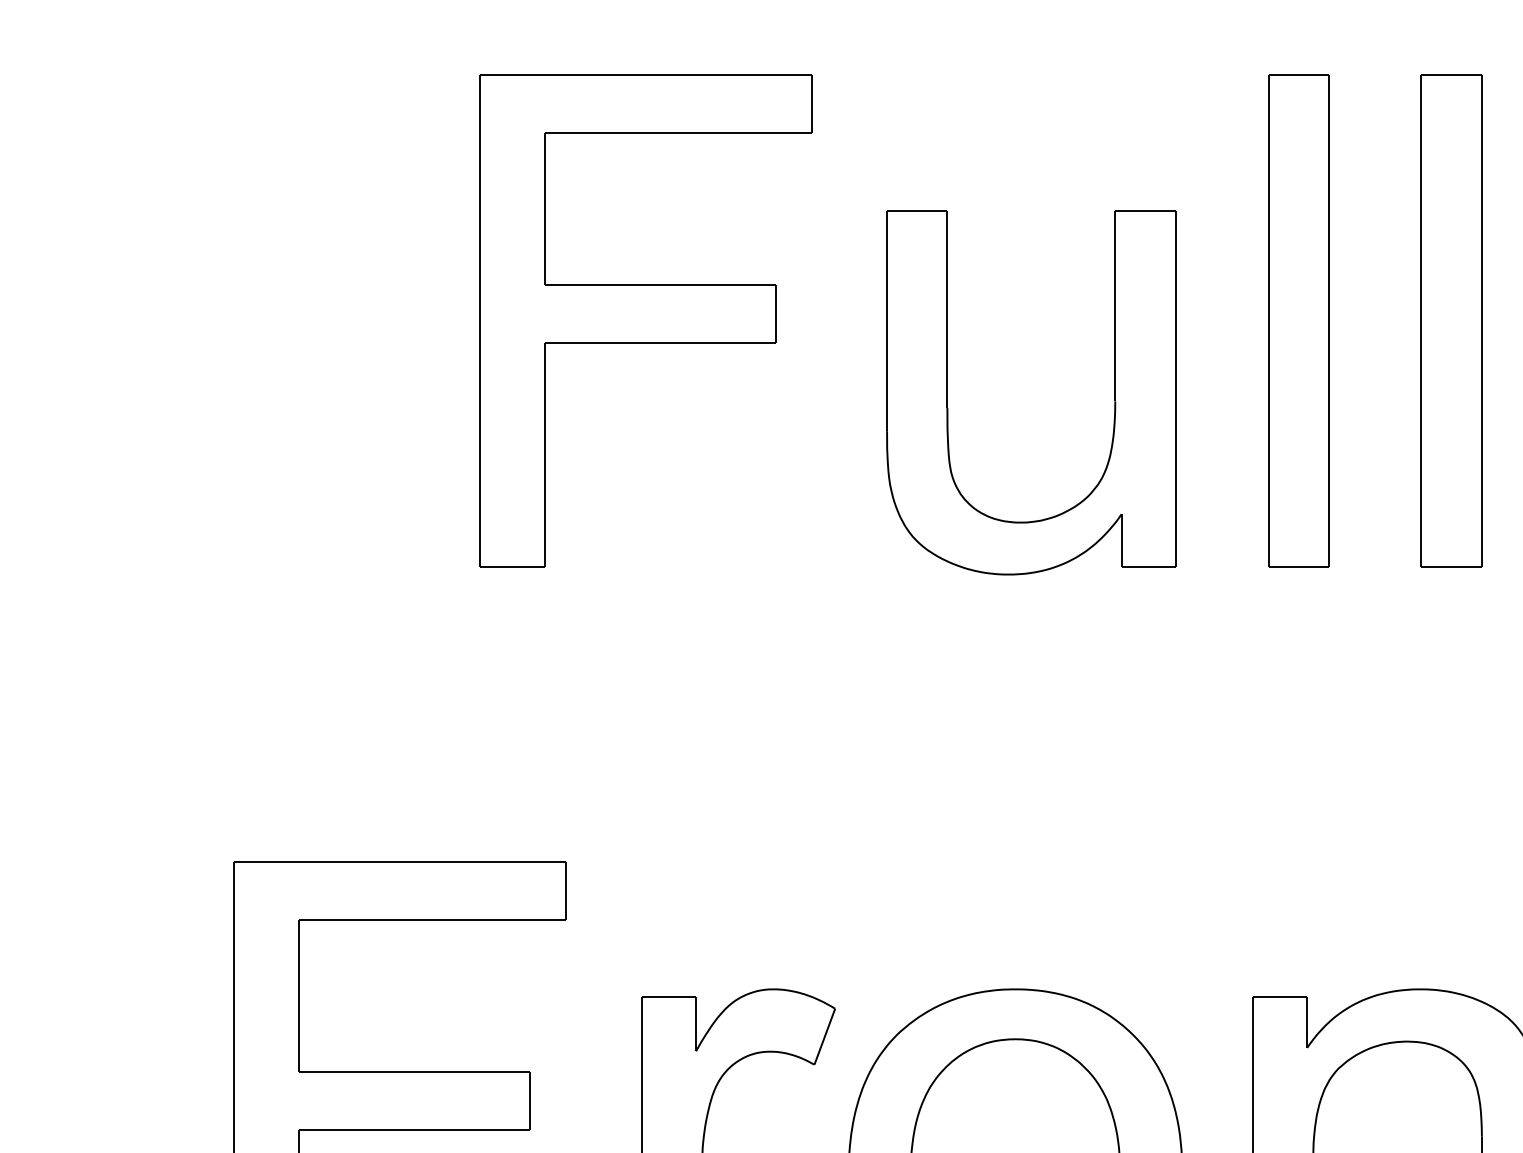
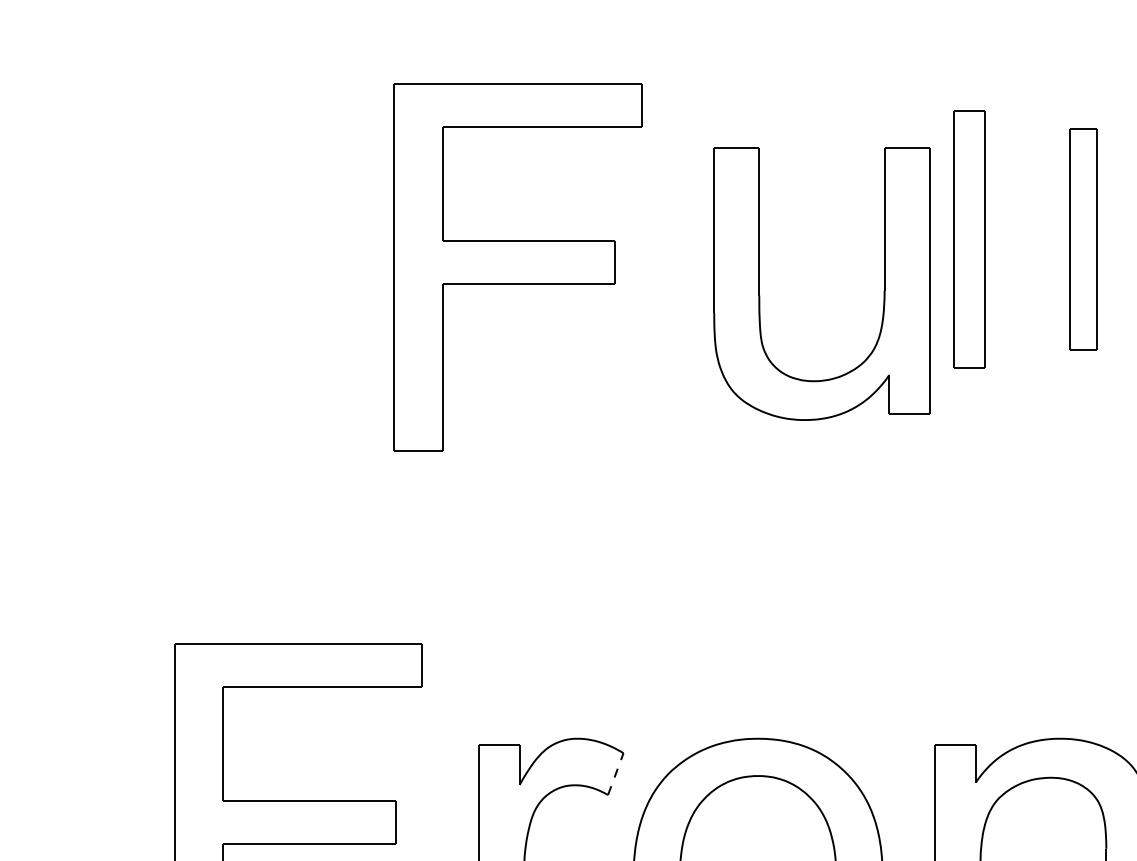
part: (644, 320) -> (517, 267), moved
part: (1298, 320) -> (969, 239), size x0.7
part: (1451, 320) -> (1083, 239), size x0.6
part: (947, 391) -> (759, 283), moved
line: (824, 1035) -> (615, 773), solid -> dashed

